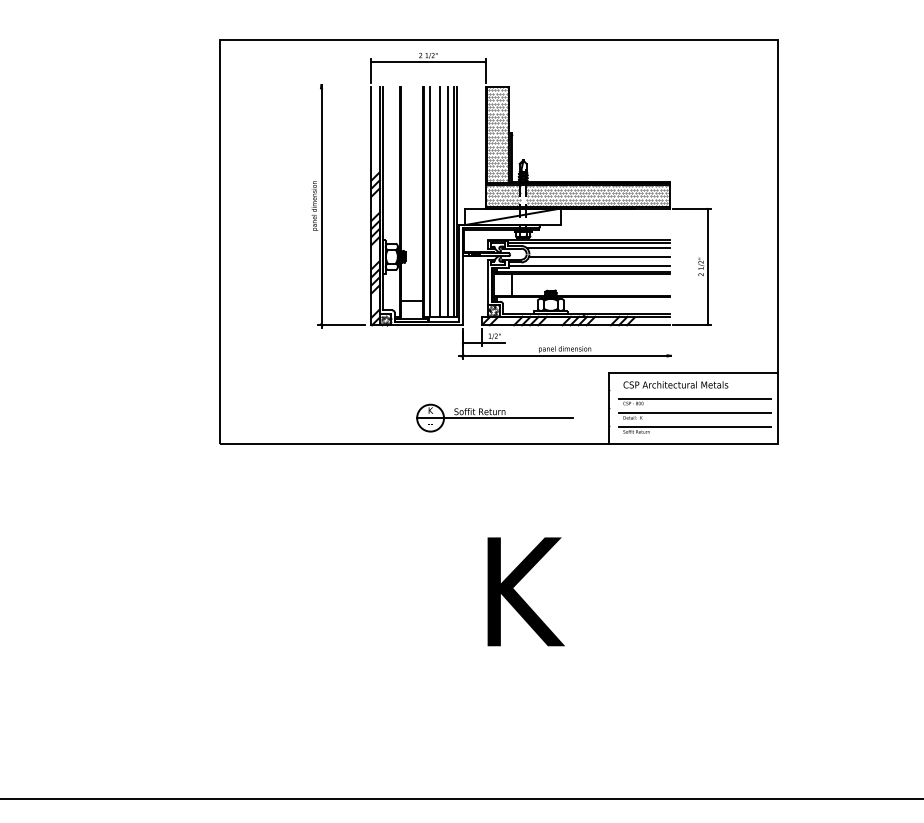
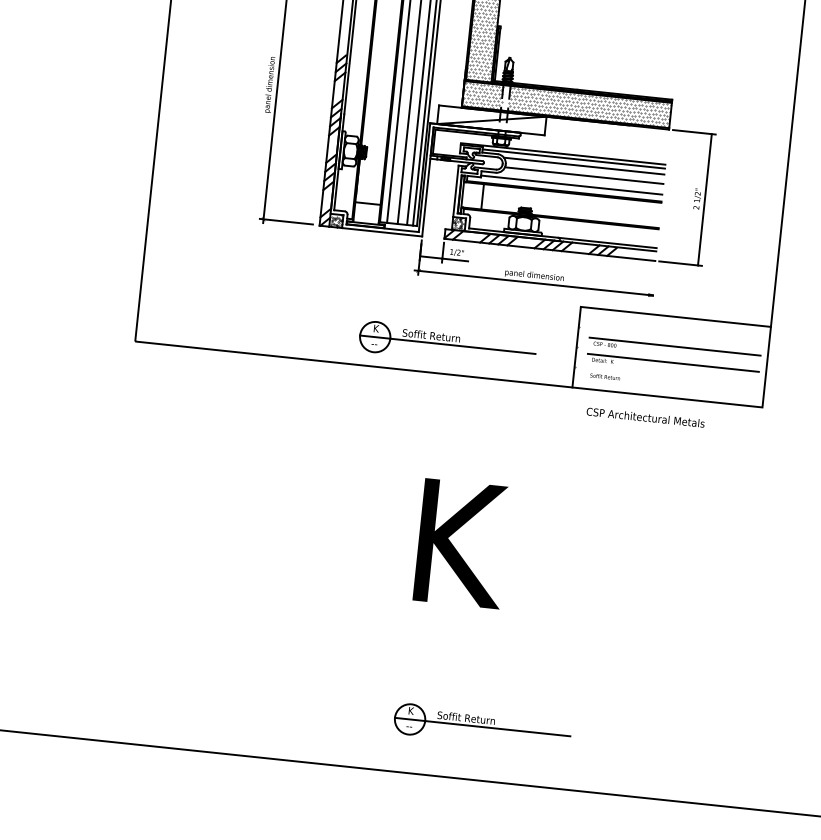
text: (675, 384) -> (645, 417), moved
line: (695, 426) -> (672, 377), removed
part: (560, 750) -> (482, 726), added

